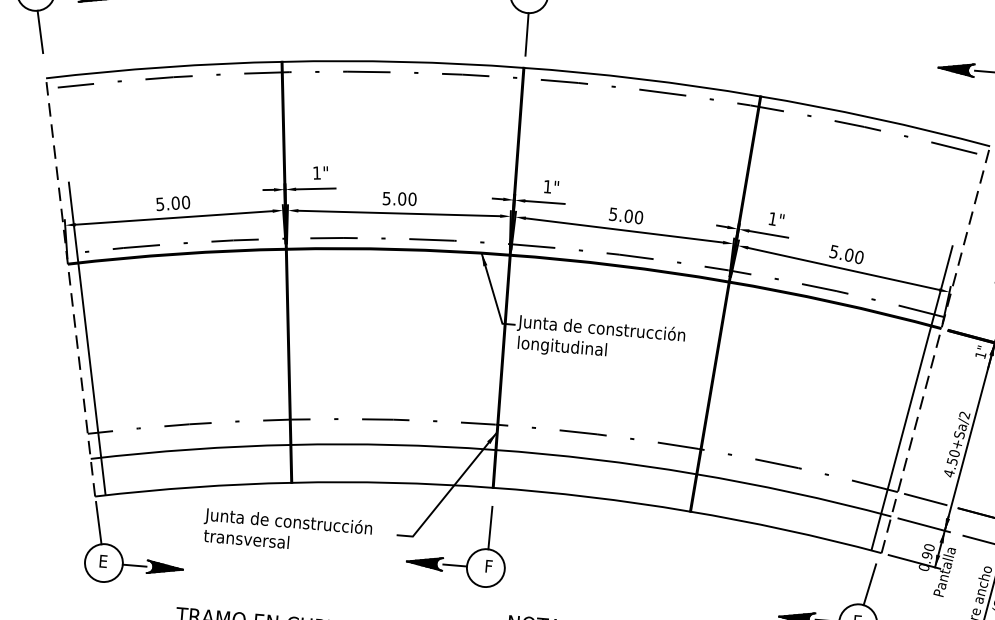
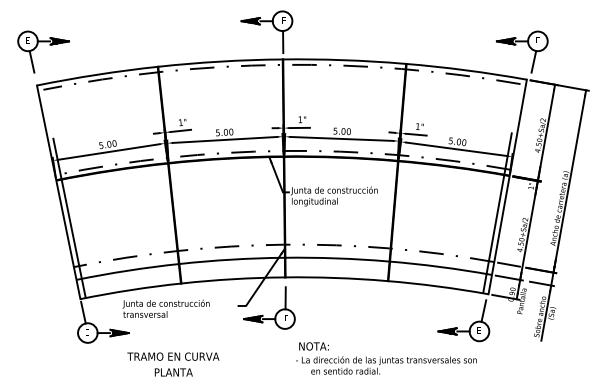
line: (70, 287) -> (58, 192), dashed -> solid
line: (935, 348) -> (507, 186), dashed -> solid
text: (286, 530) -> (165, 308), moved

